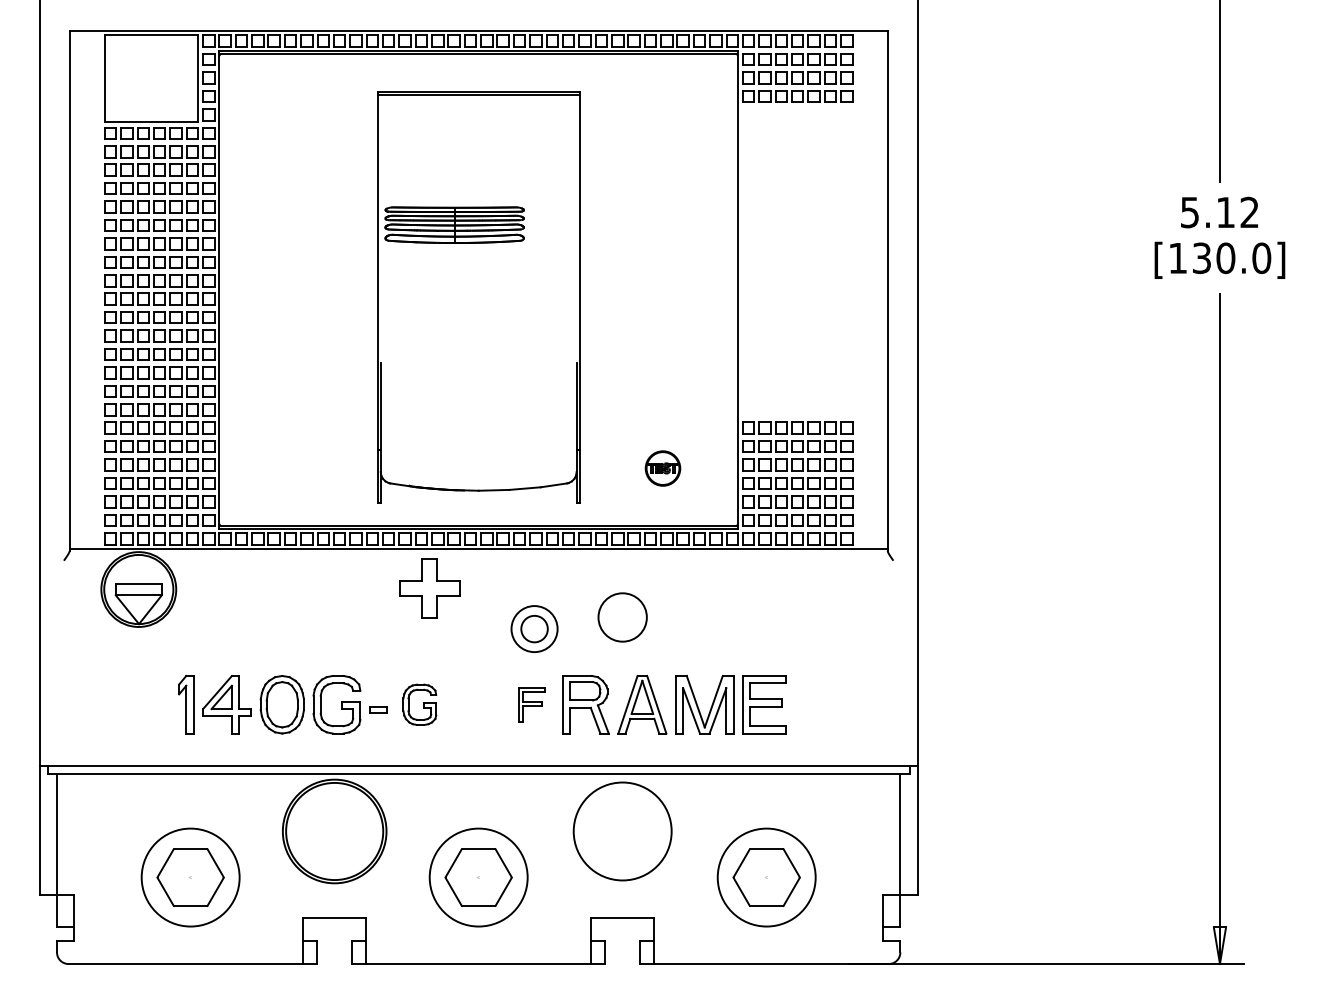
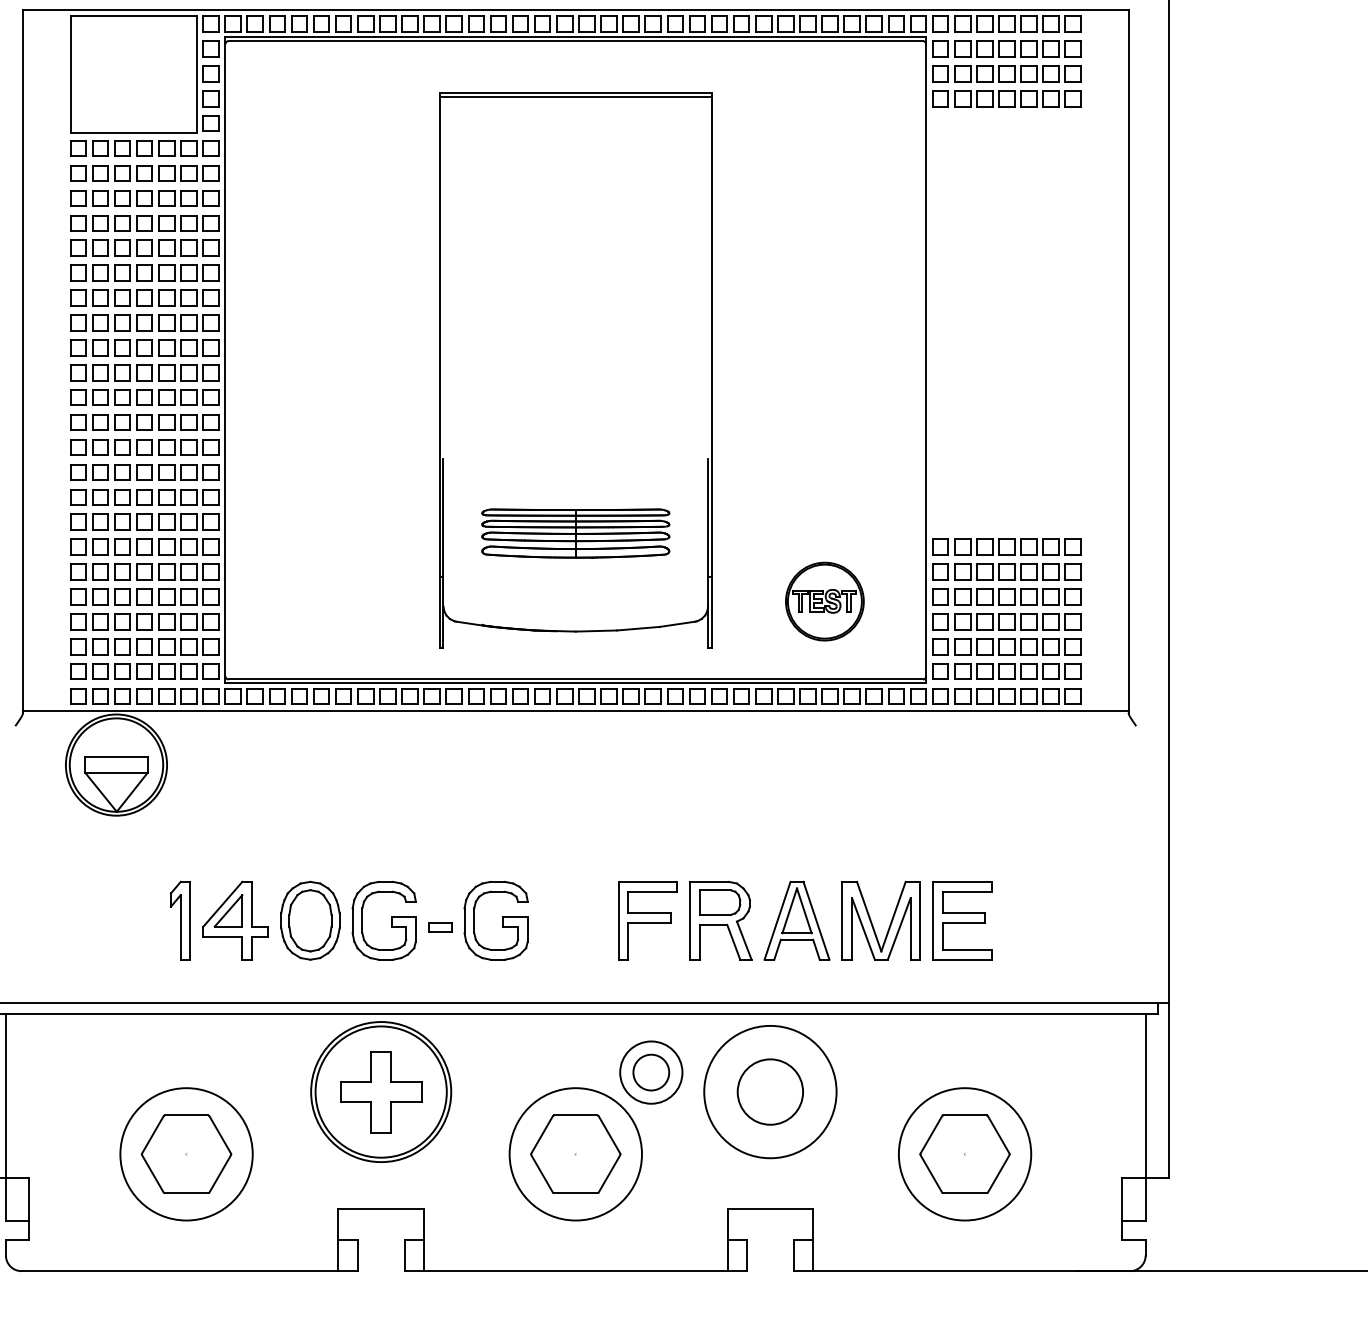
part: (454, 224) -> (575, 532), moved
part: (662, 468) -> (824, 601), size x1.67
part: (429, 588) -> (380, 1092), moved
circle: (622, 617) -> (770, 1092), moved
part: (534, 628) -> (651, 1071), moved
part: (419, 704) -> (495, 920), size x1.43
part: (531, 704) -> (647, 920), size x1.67

